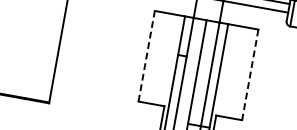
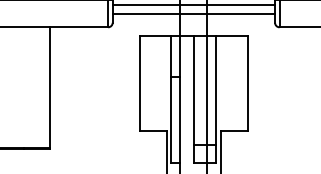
line: (146, 56) -> (139, 83), dashed -> solid
line: (249, 75) -> (247, 84), dashed -> solid

